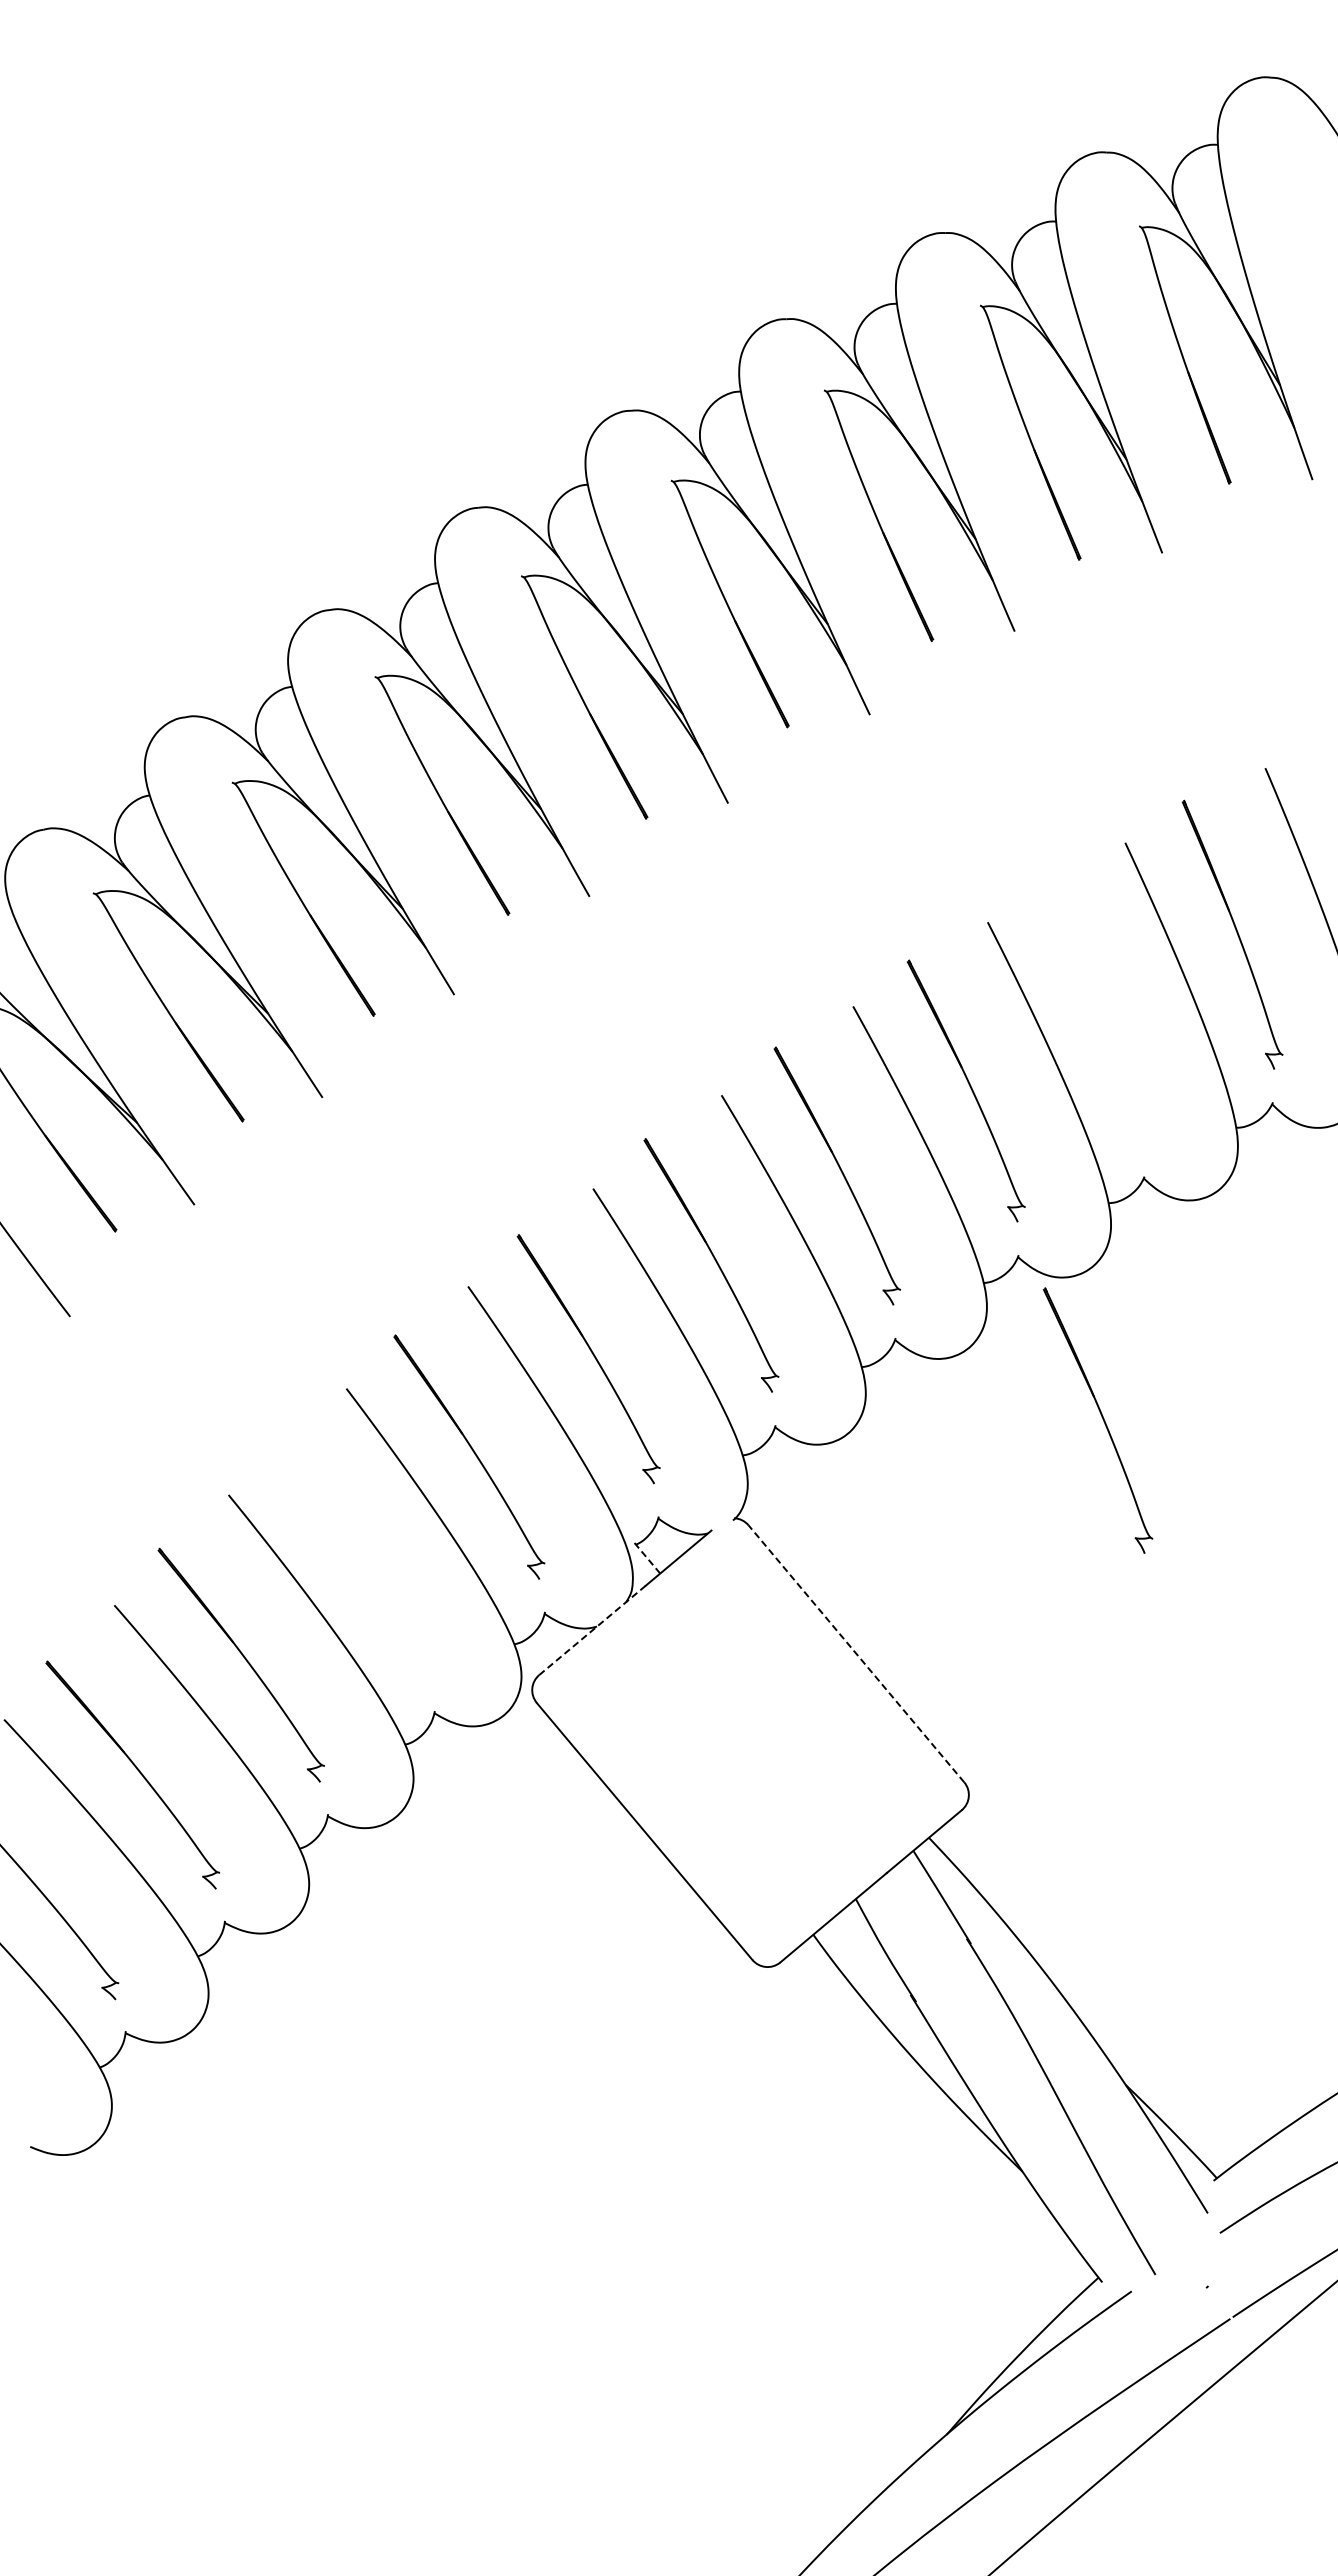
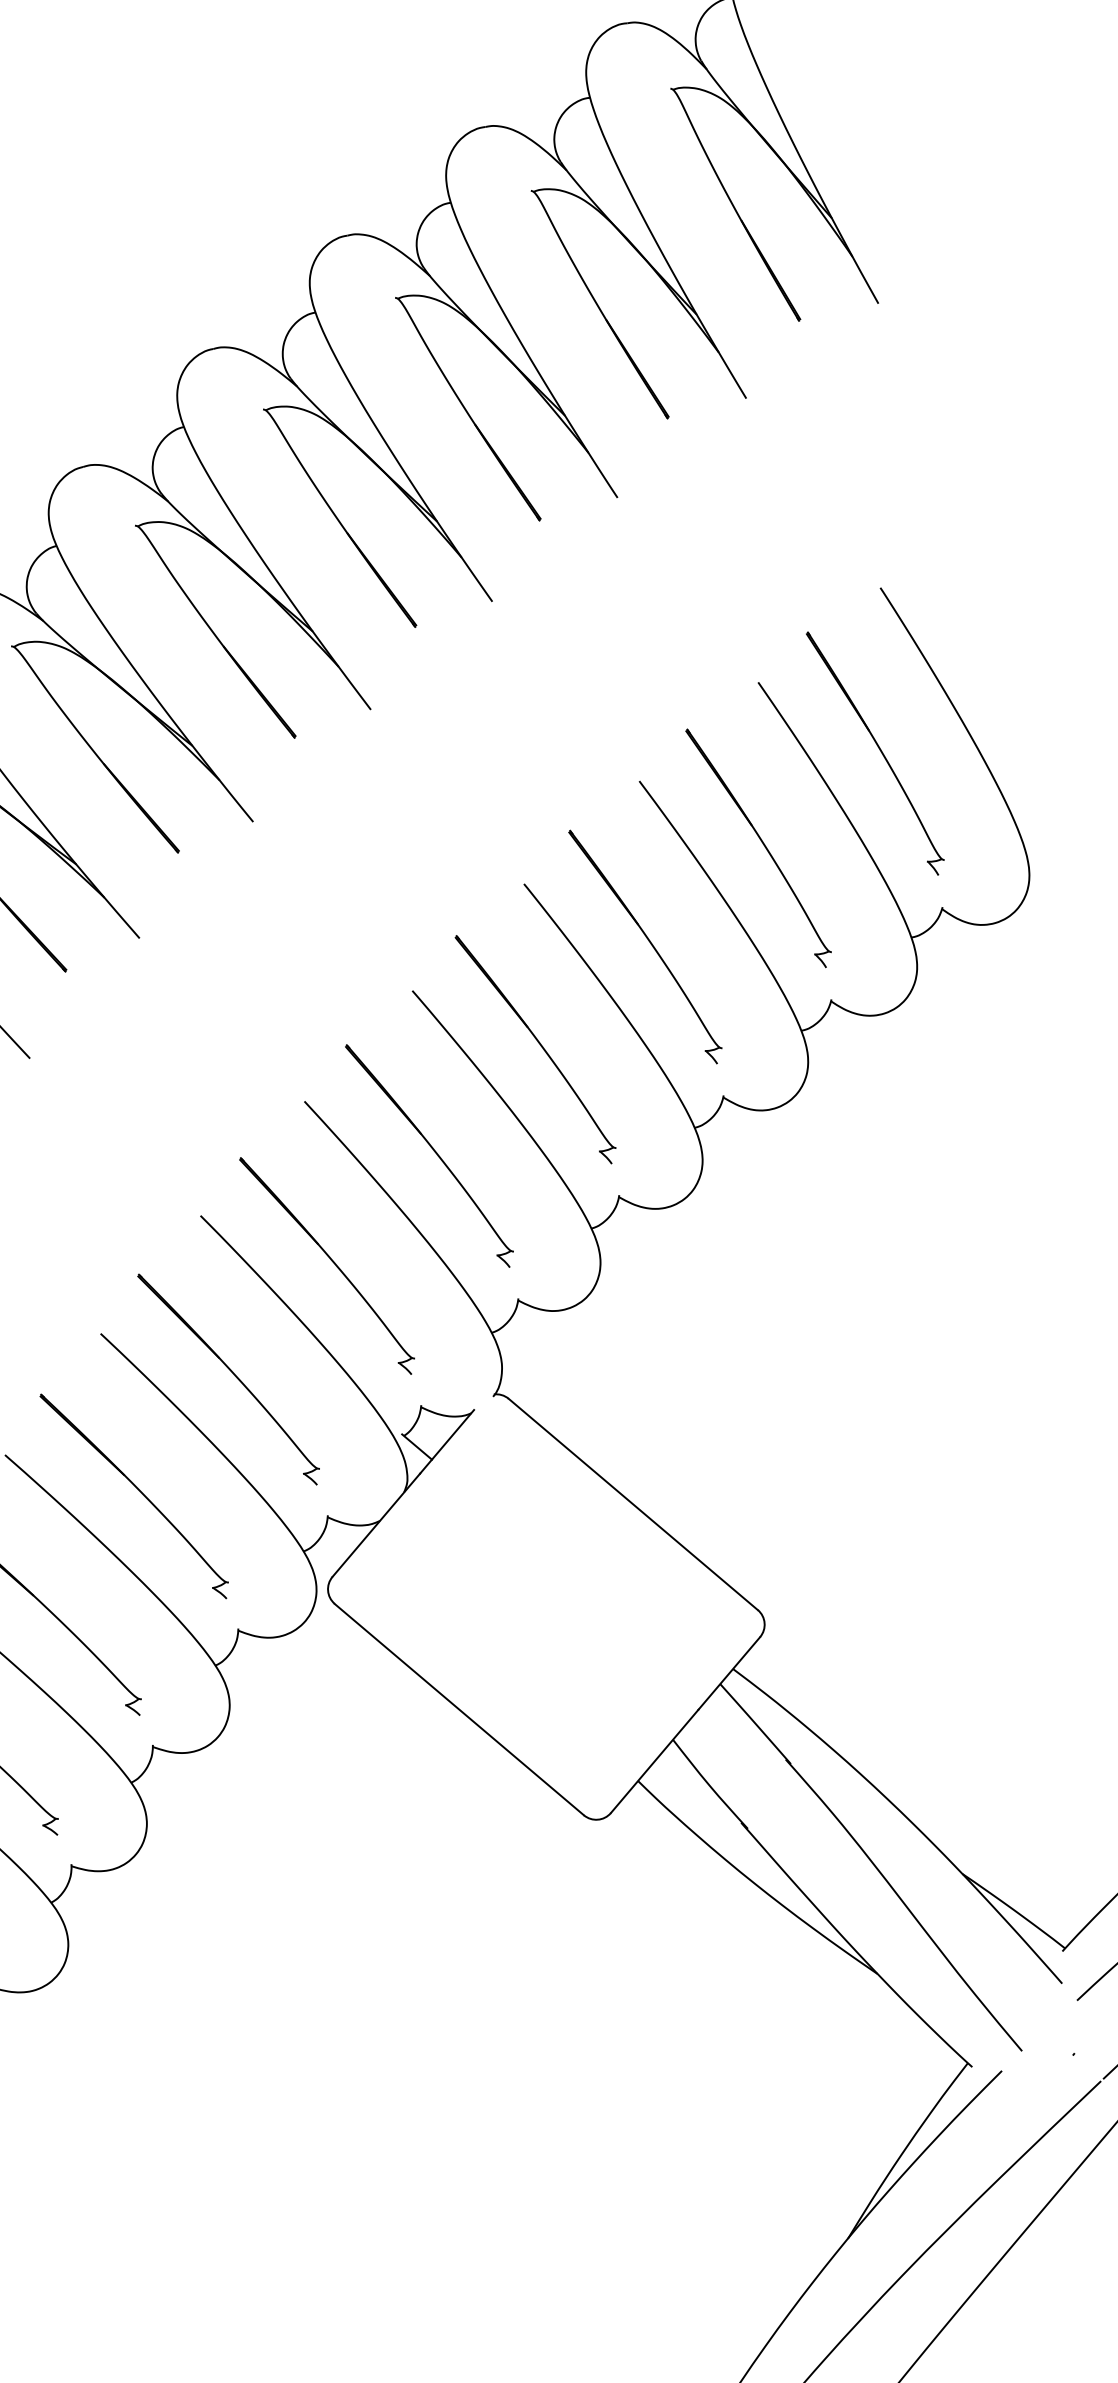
part: (1097, 1420) -> (759, 847), moved
part: (359, 1557) -> (140, 1493), added
line: (647, 1557) -> (417, 1446), dashed -> solid
line: (592, 1630) -> (376, 1525), dashed -> solid
line: (856, 1653) -> (633, 1504), dashed -> solid

